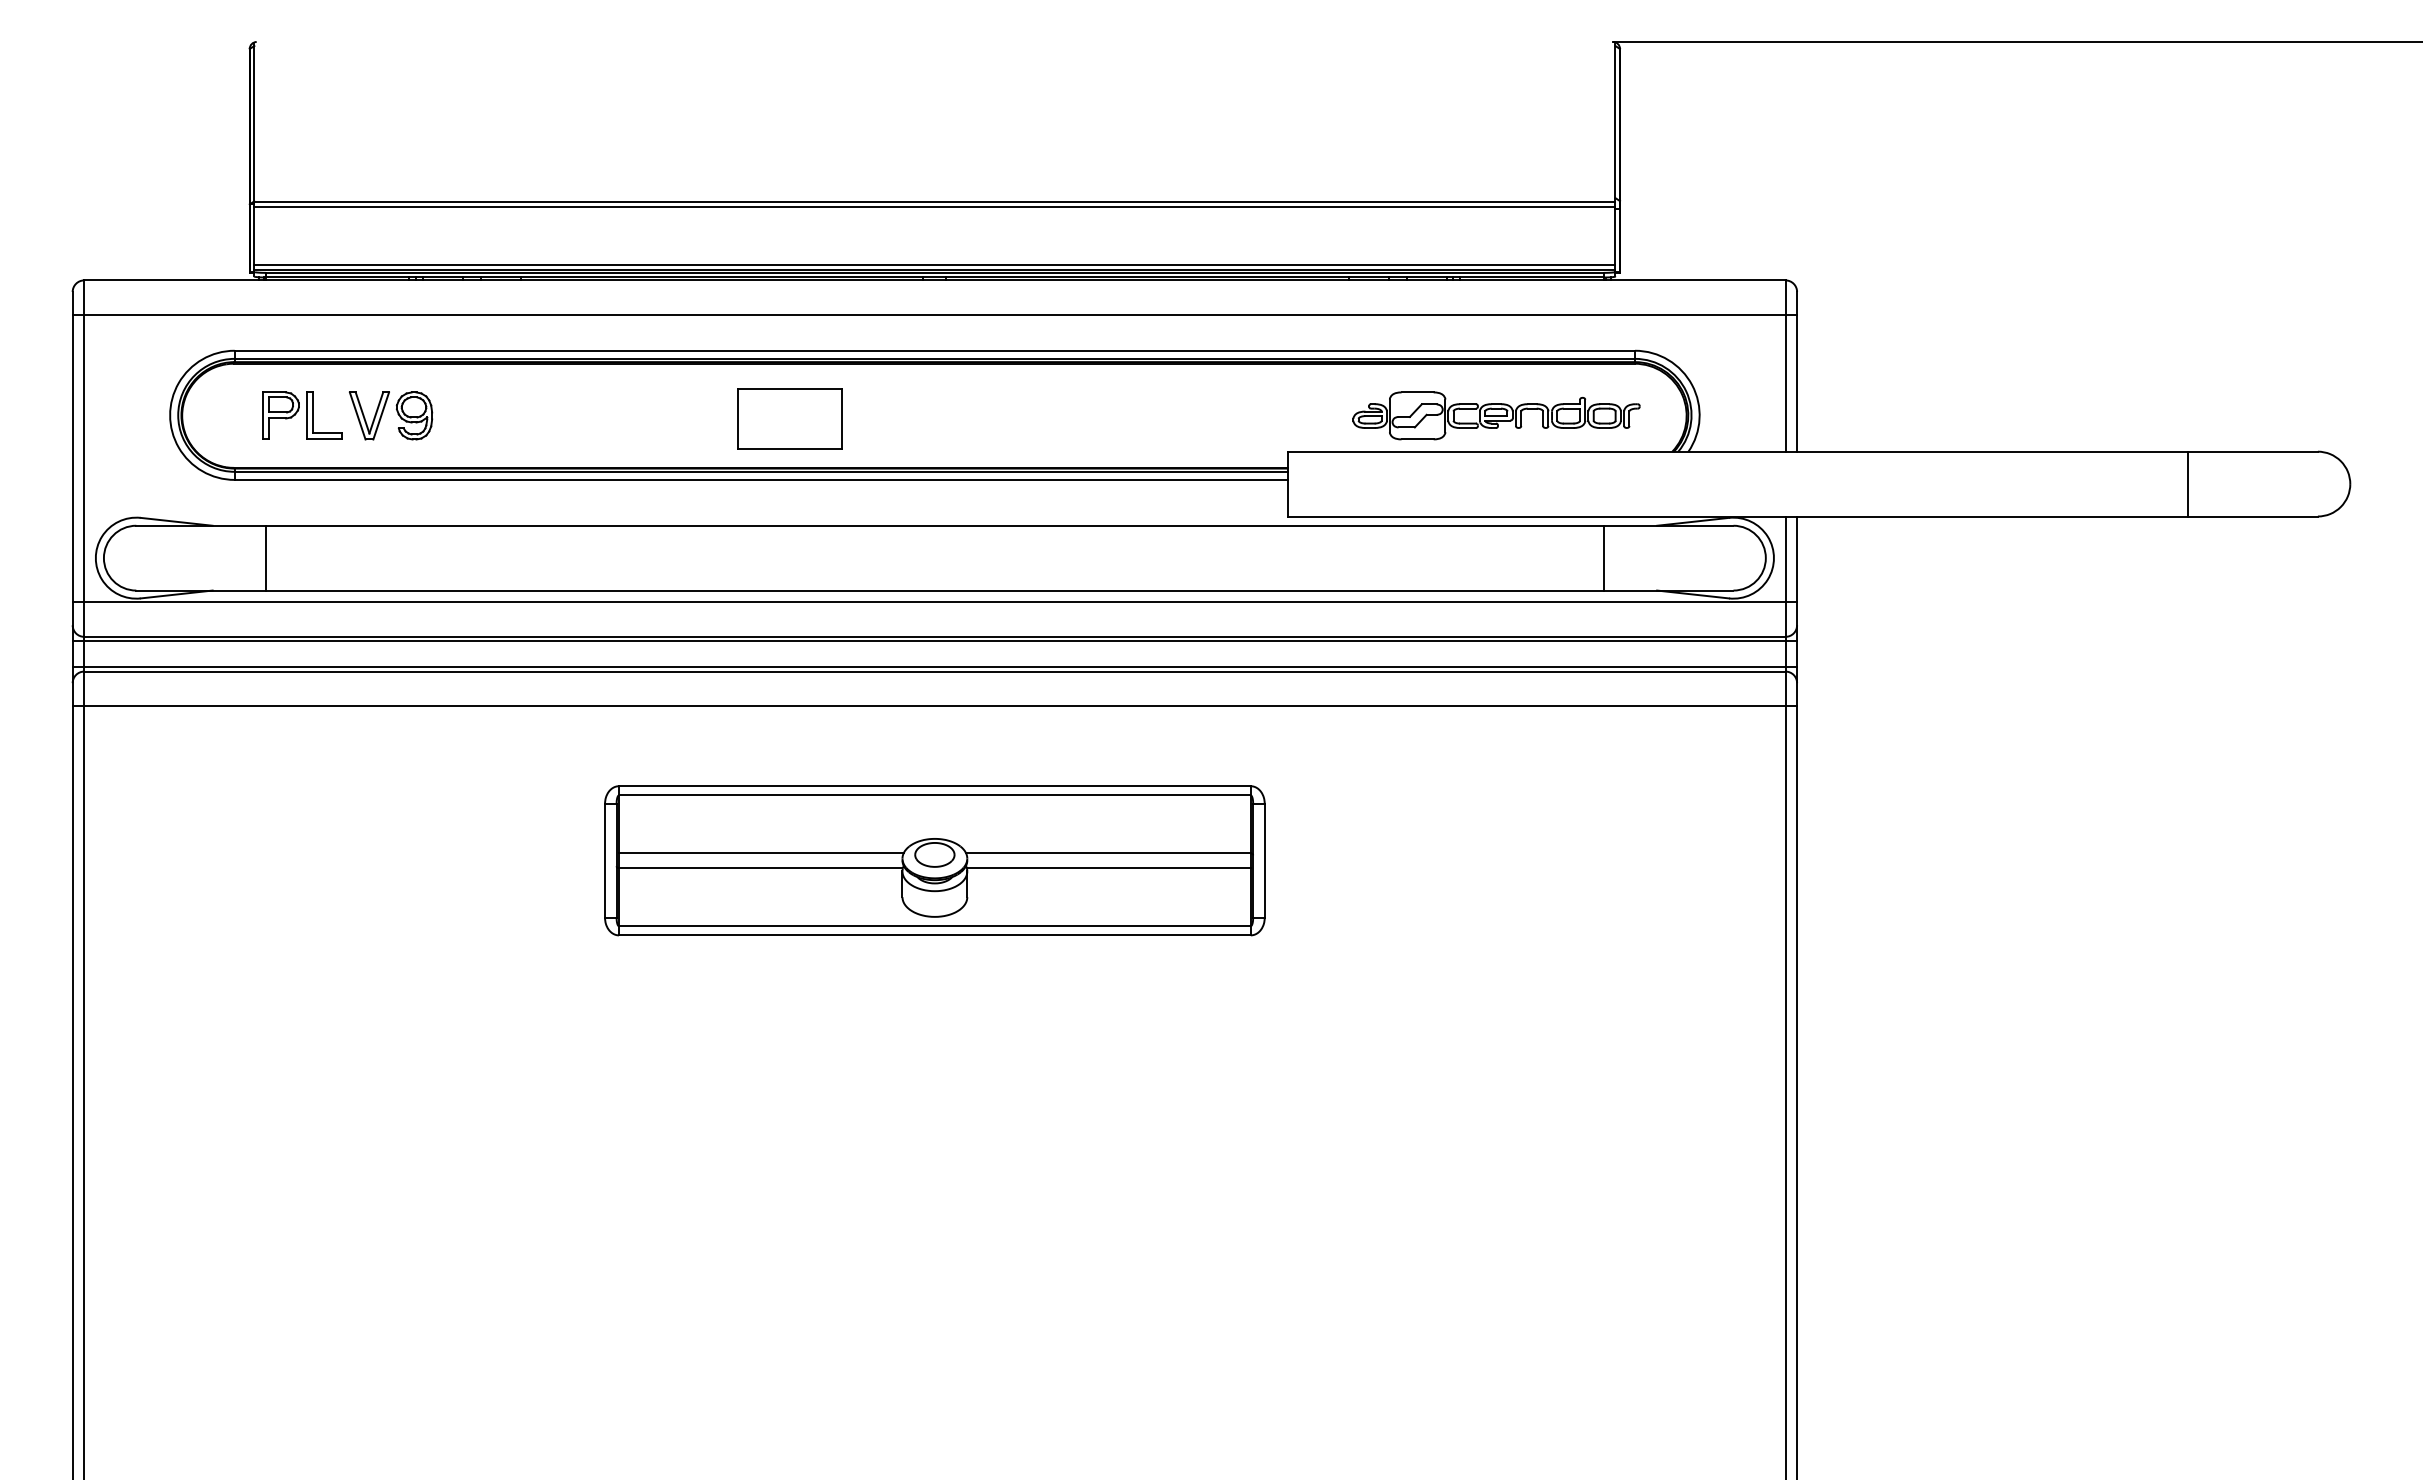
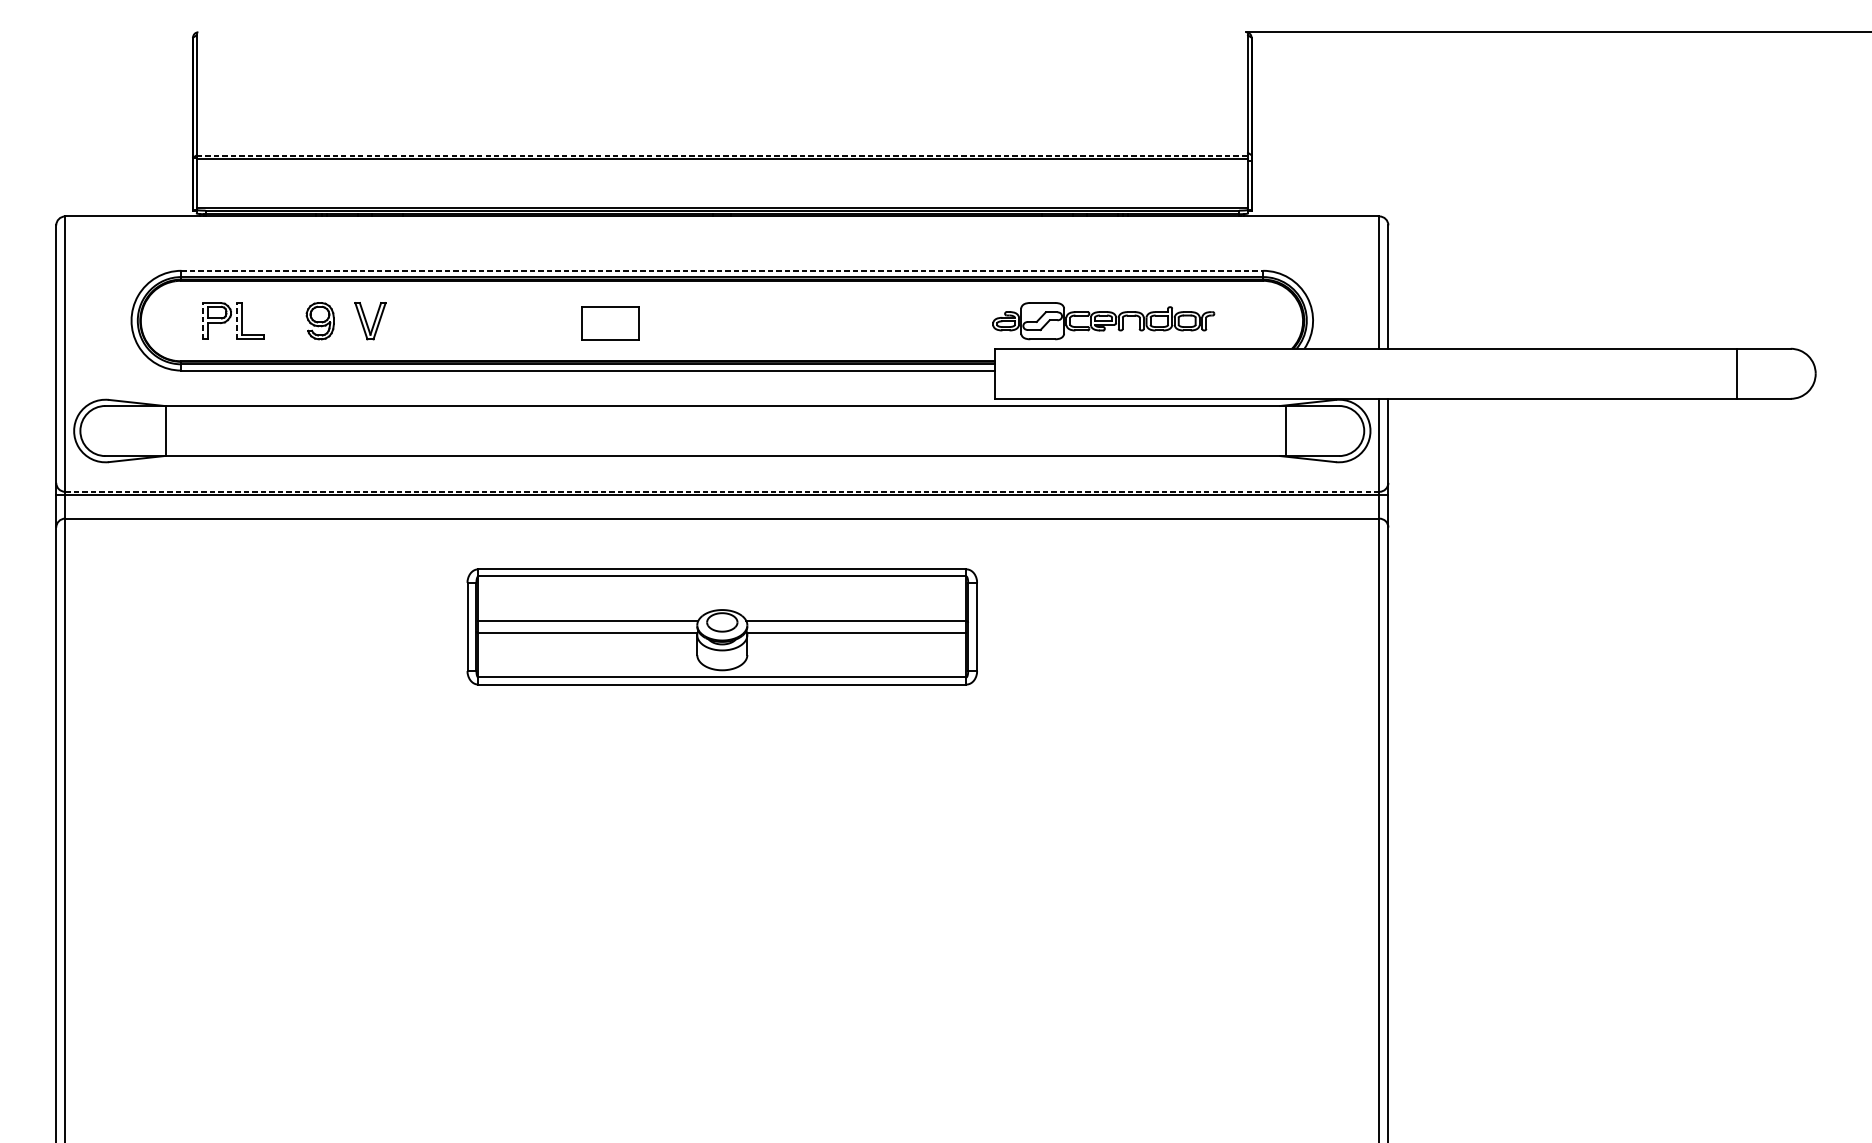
line: (934, 202) -> (722, 156), solid -> dashed
line: (934, 264) -> (722, 204), removed
line: (934, 315) -> (722, 243), removed
line: (935, 350) -> (722, 270), solid -> dashed
line: (262, 415) -> (202, 320), solid -> dashed
line: (306, 415) -> (236, 320), solid -> dashed
part: (368, 415) -> (369, 320), moved
part: (1496, 415) -> (1103, 320), moved
part: (789, 418) -> (610, 323), size x0.7
line: (2188, 483) -> (1737, 373), moved
line: (265, 557) -> (165, 430), moved
line: (1603, 557) -> (1285, 430), moved
line: (934, 602) -> (722, 465), removed
line: (934, 636) -> (722, 491), solid -> dashed
line: (934, 666) -> (722, 514), removed
line: (934, 706) -> (722, 545), removed
part: (934, 860) -> (722, 626), moved

